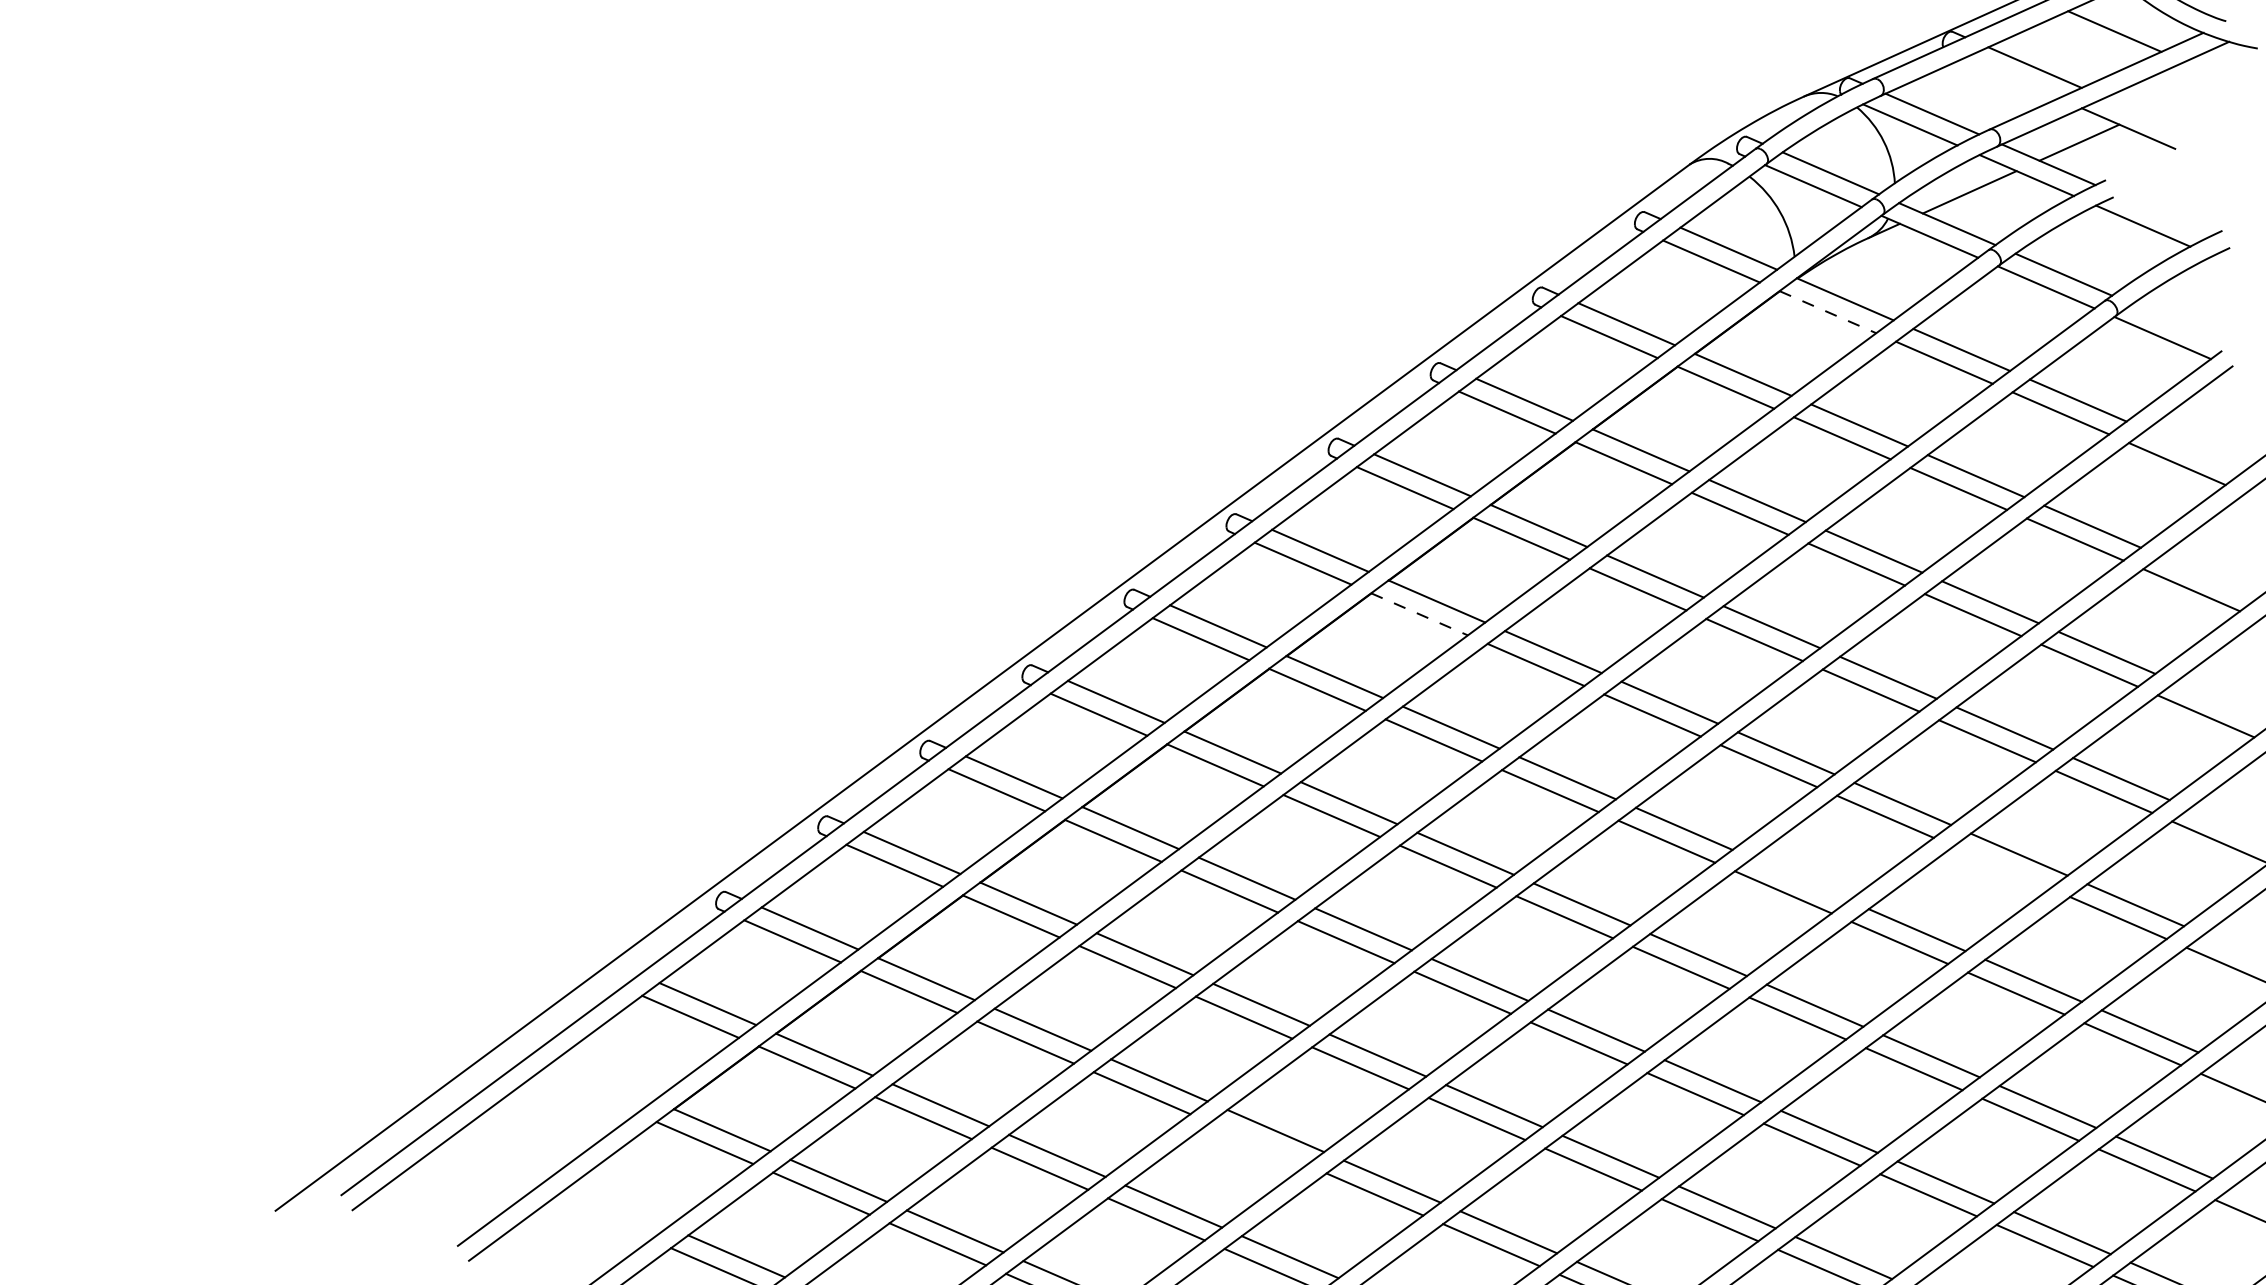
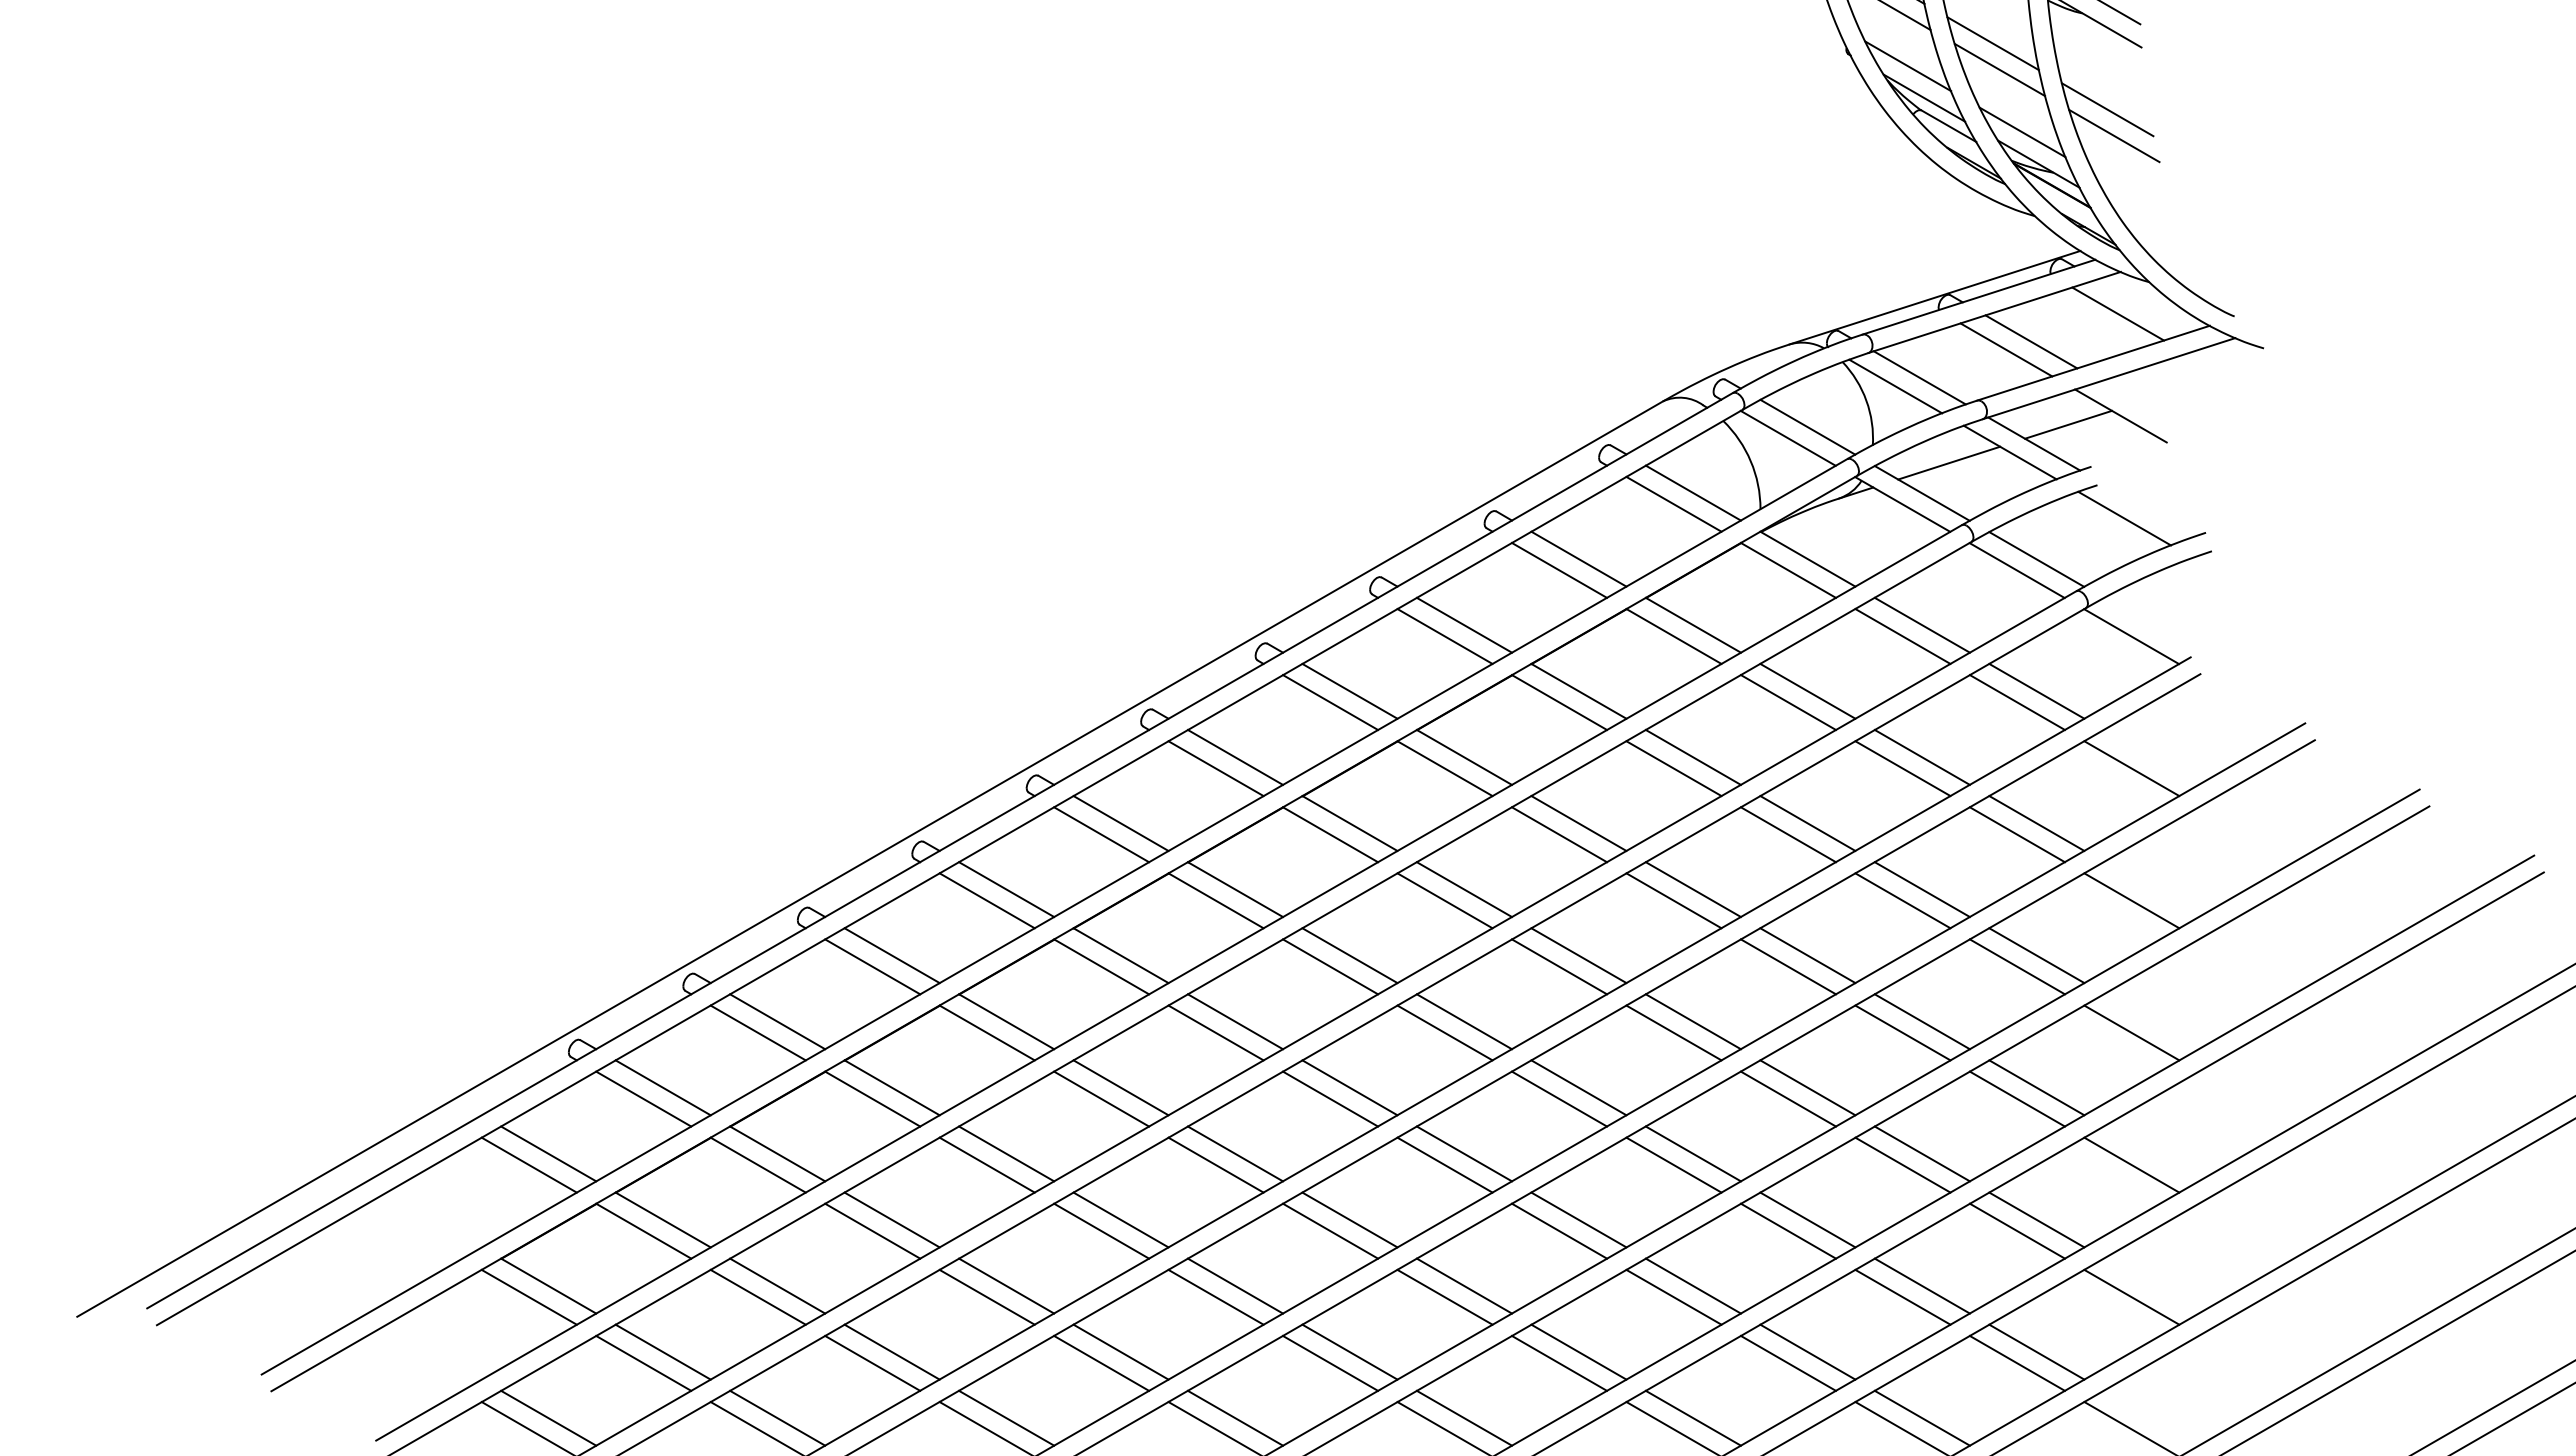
line: (2012, 77) -> (2006, 349), added
line: (1828, 312) -> (1788, 570), dashed -> solid
line: (1419, 614) -> (1330, 834), dashed -> solid
line: (2001, 866) -> (1902, 1164), added
line: (1799, 879) -> (1692, 1153), added
line: (1258, 1143) -> (1101, 1362), added

